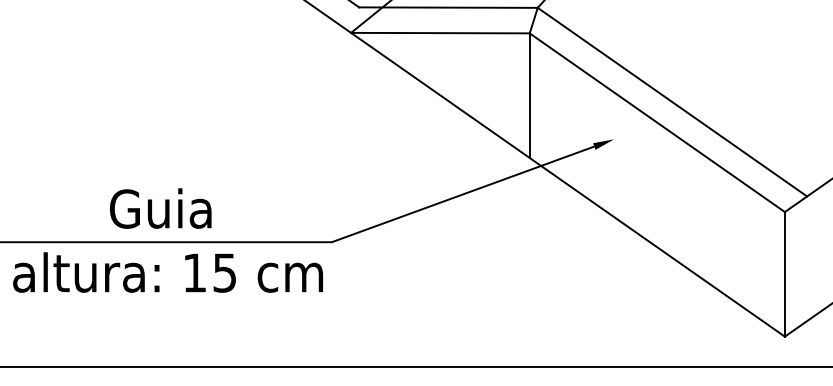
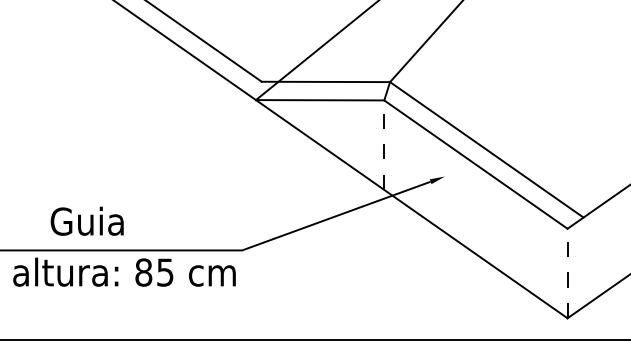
line: (530, 96) -> (384, 145), solid -> dashed
text: (159, 207) -> (86, 220), moved
text: (194, 272) -> (143, 272), 15 -> 85
line: (784, 274) -> (567, 273), solid -> dashed

